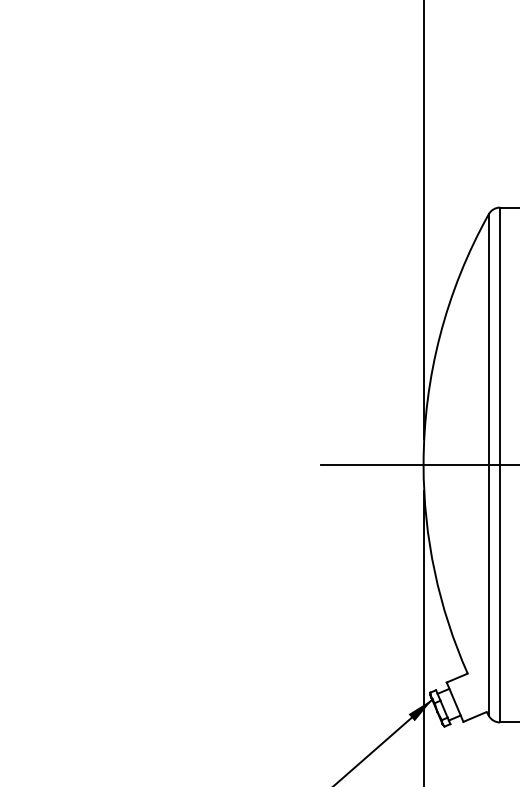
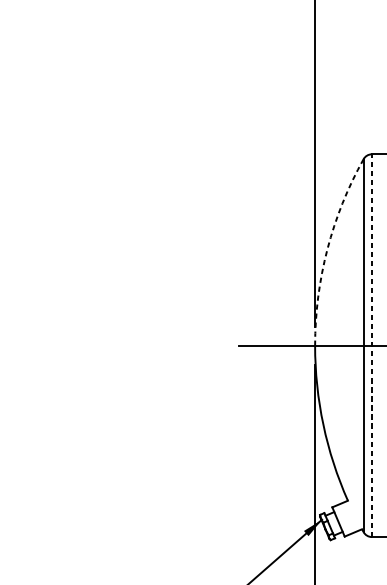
arc: (440, 335) -> (327, 249), solid -> dashed
line: (500, 464) -> (372, 345), solid -> dashed

